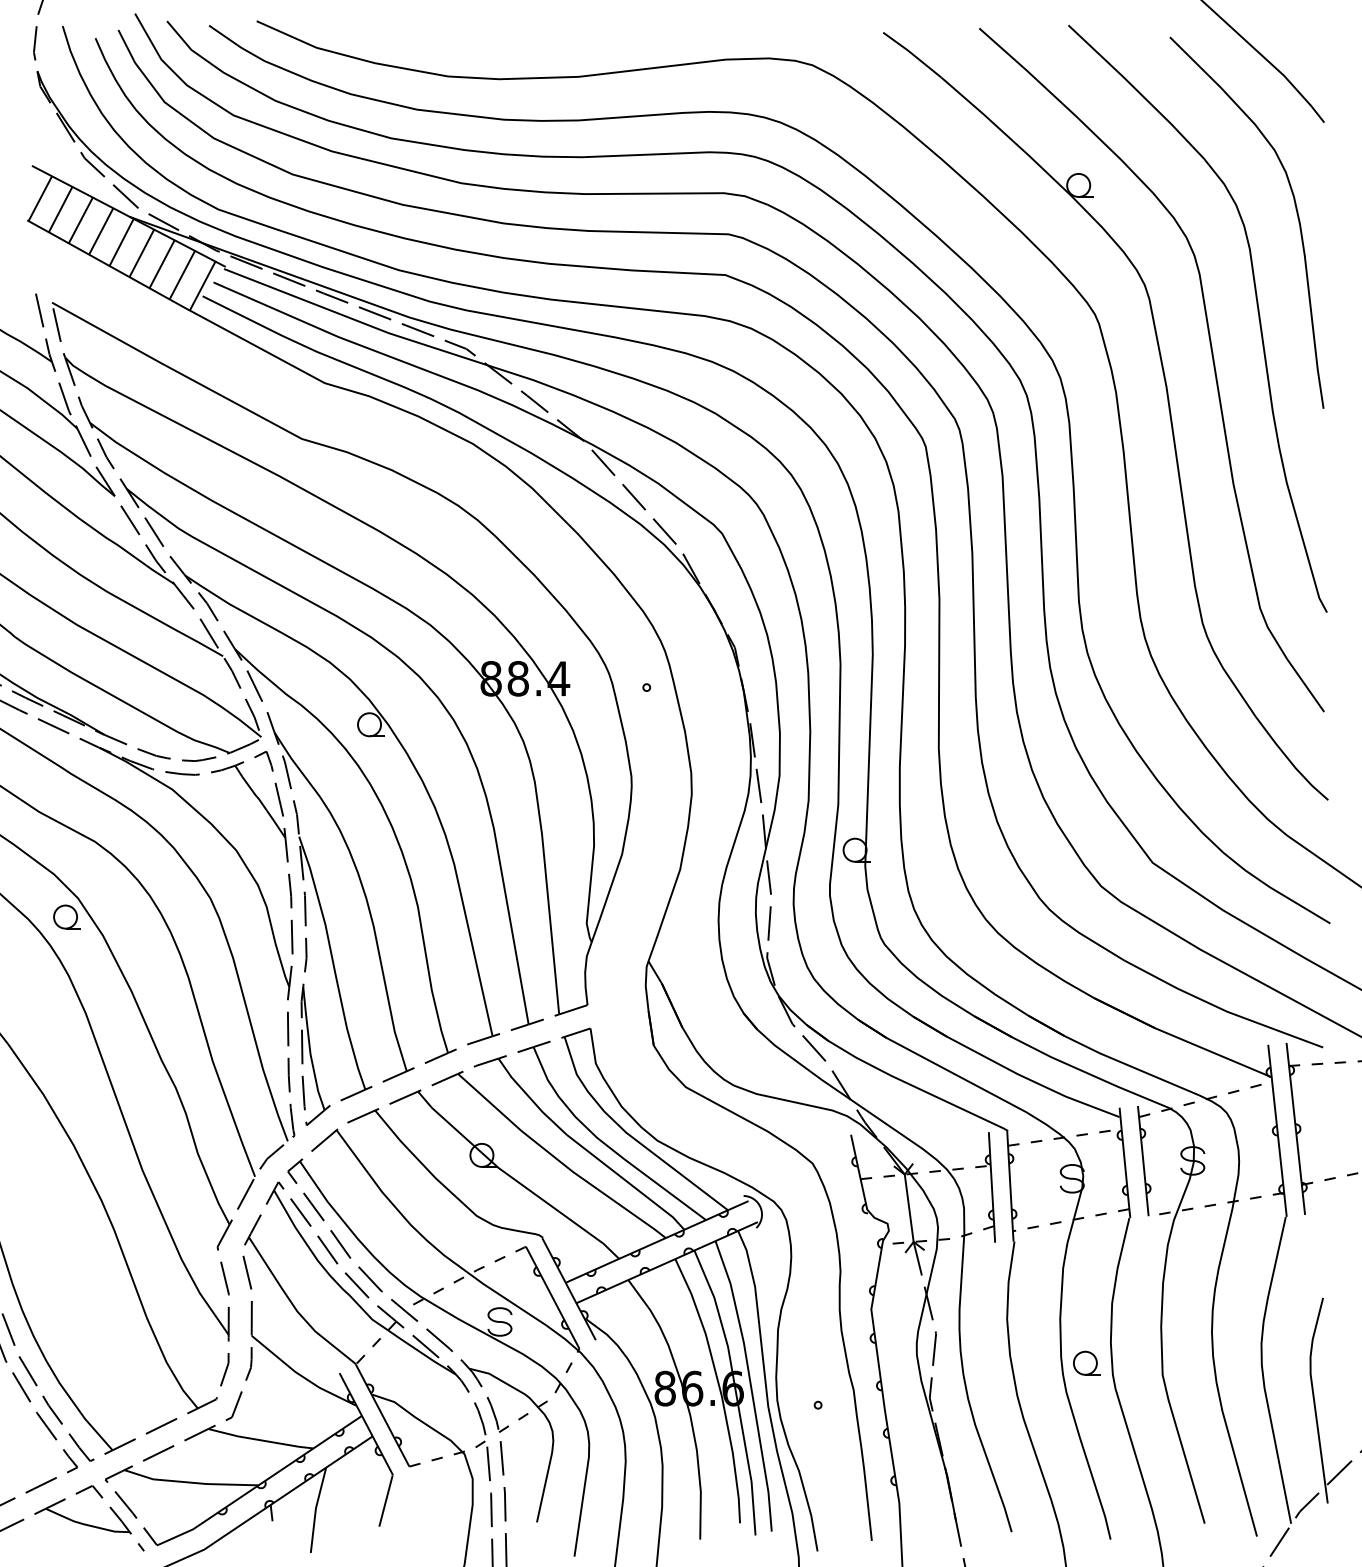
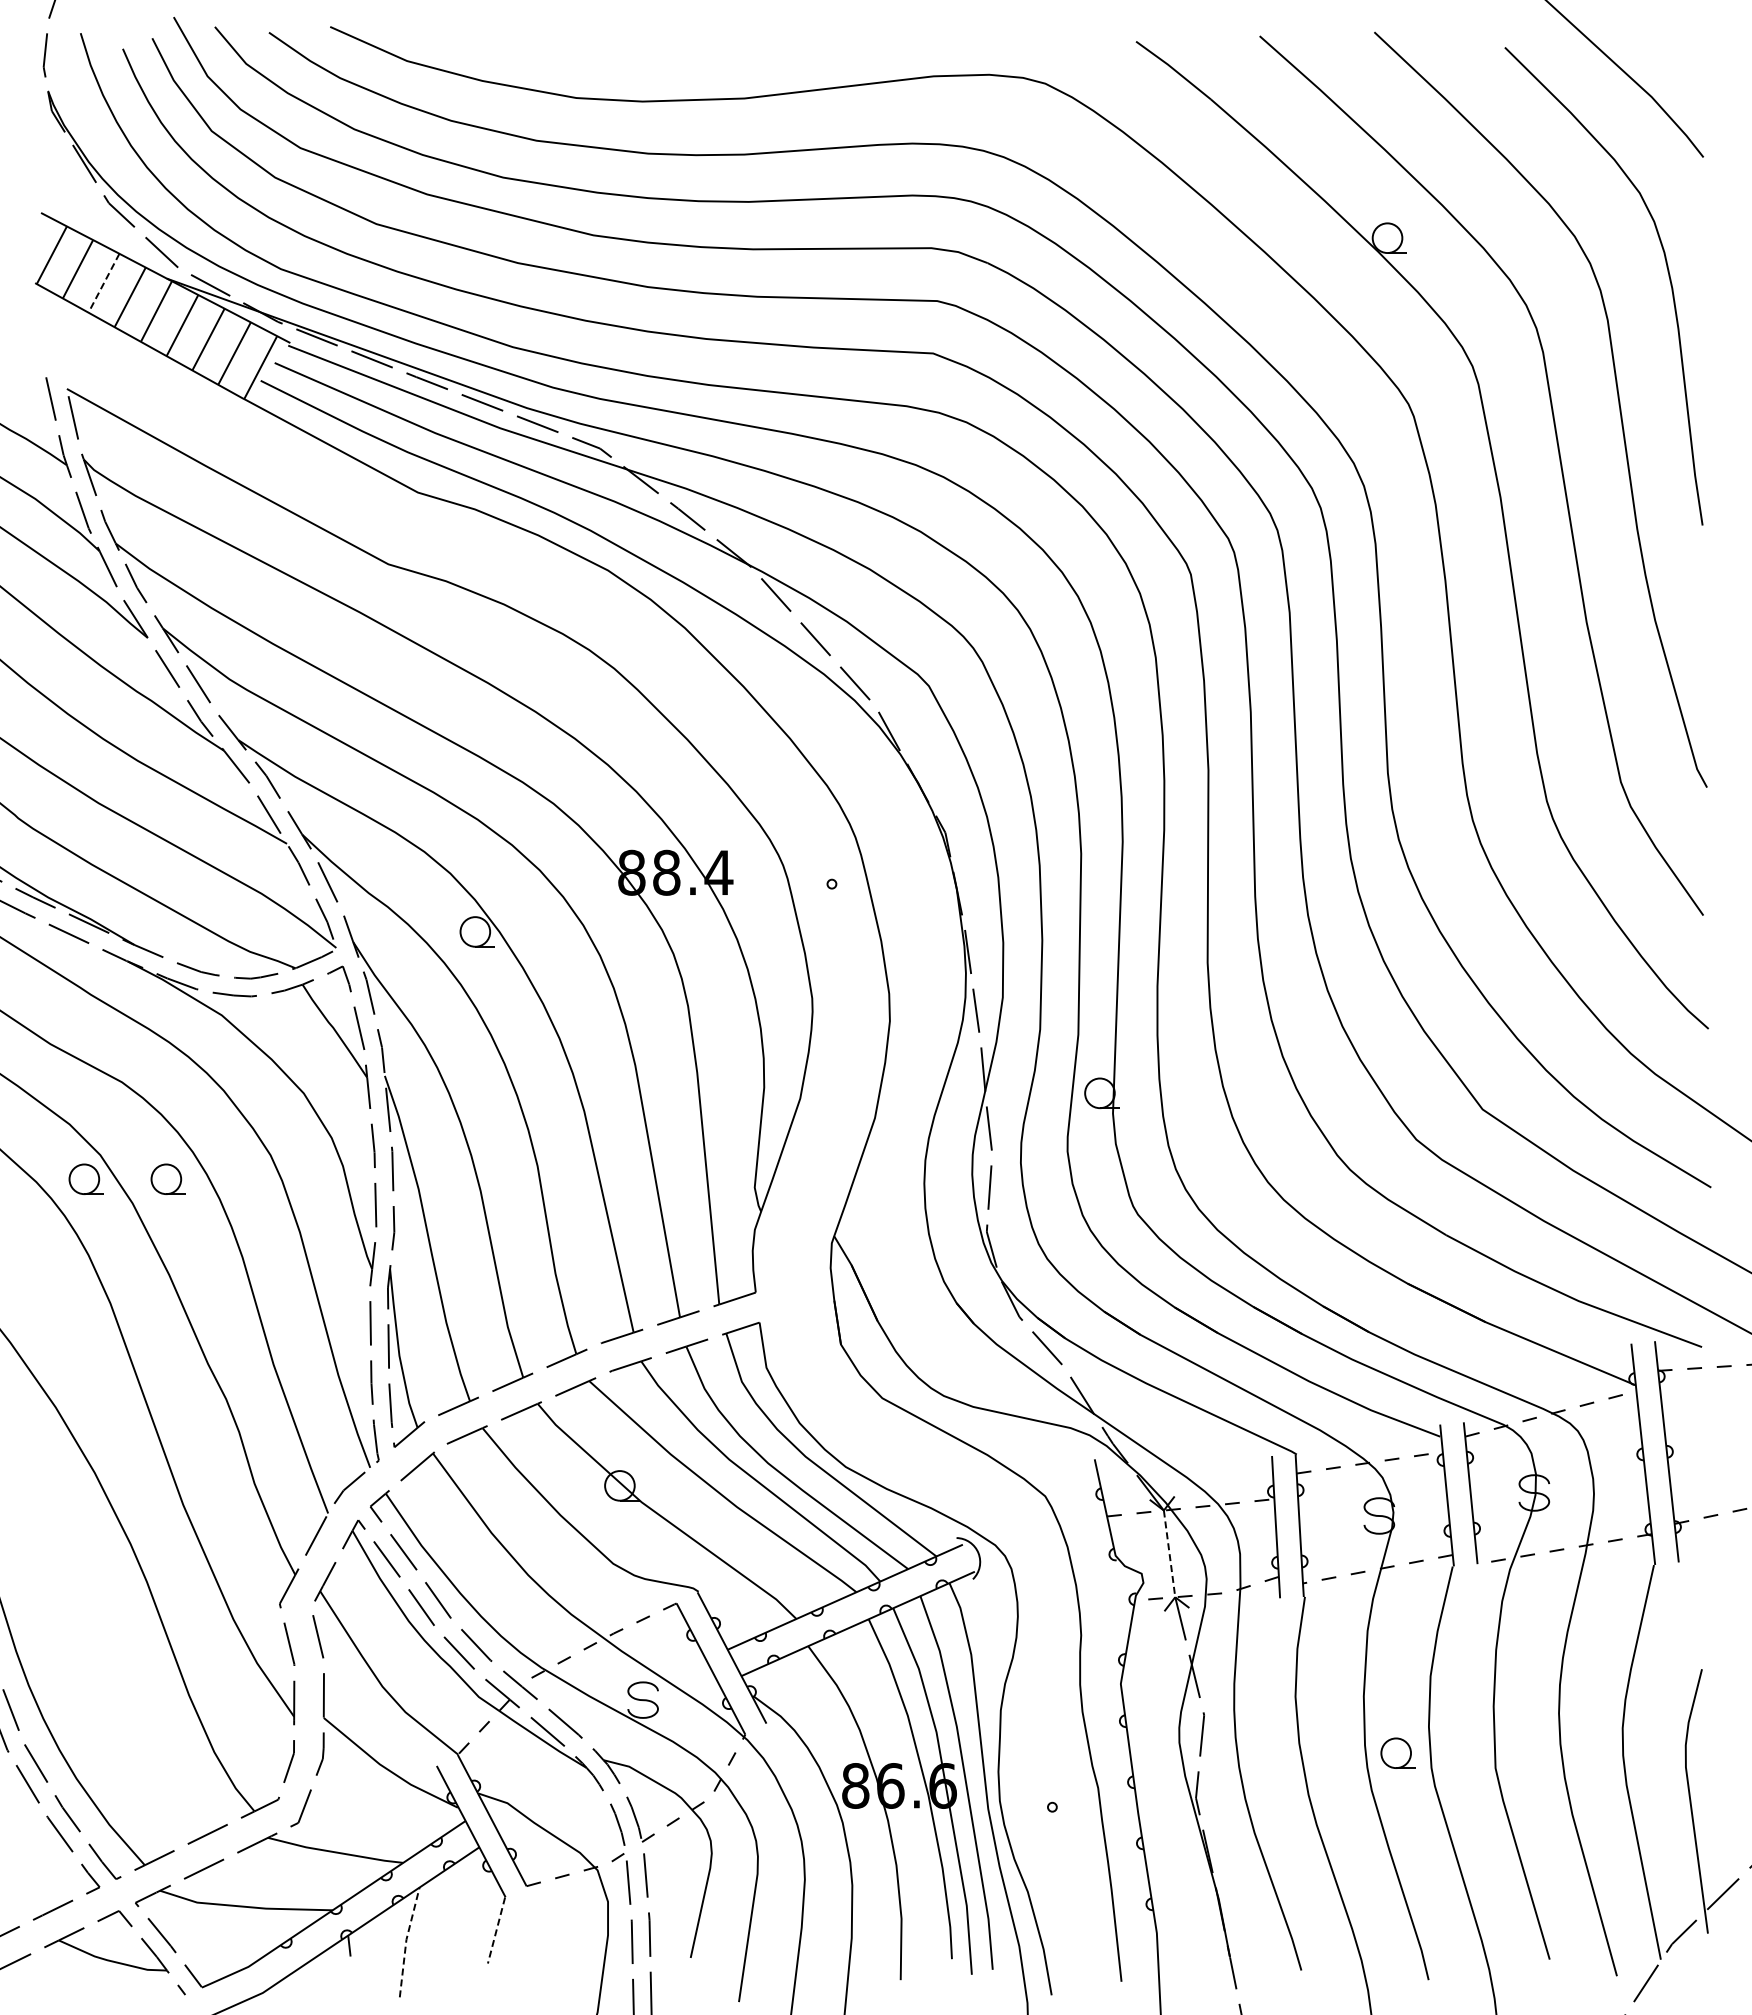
line: (80, 220) -> (103, 283), solid -> dashed
part: (130, 916) -> (167, 1178), added
line: (909, 1207) -> (1169, 1553), solid -> dashed
line: (385, 1501) -> (496, 1931), solid -> dashed
line: (316, 1509) -> (406, 1941), solid -> dashed

